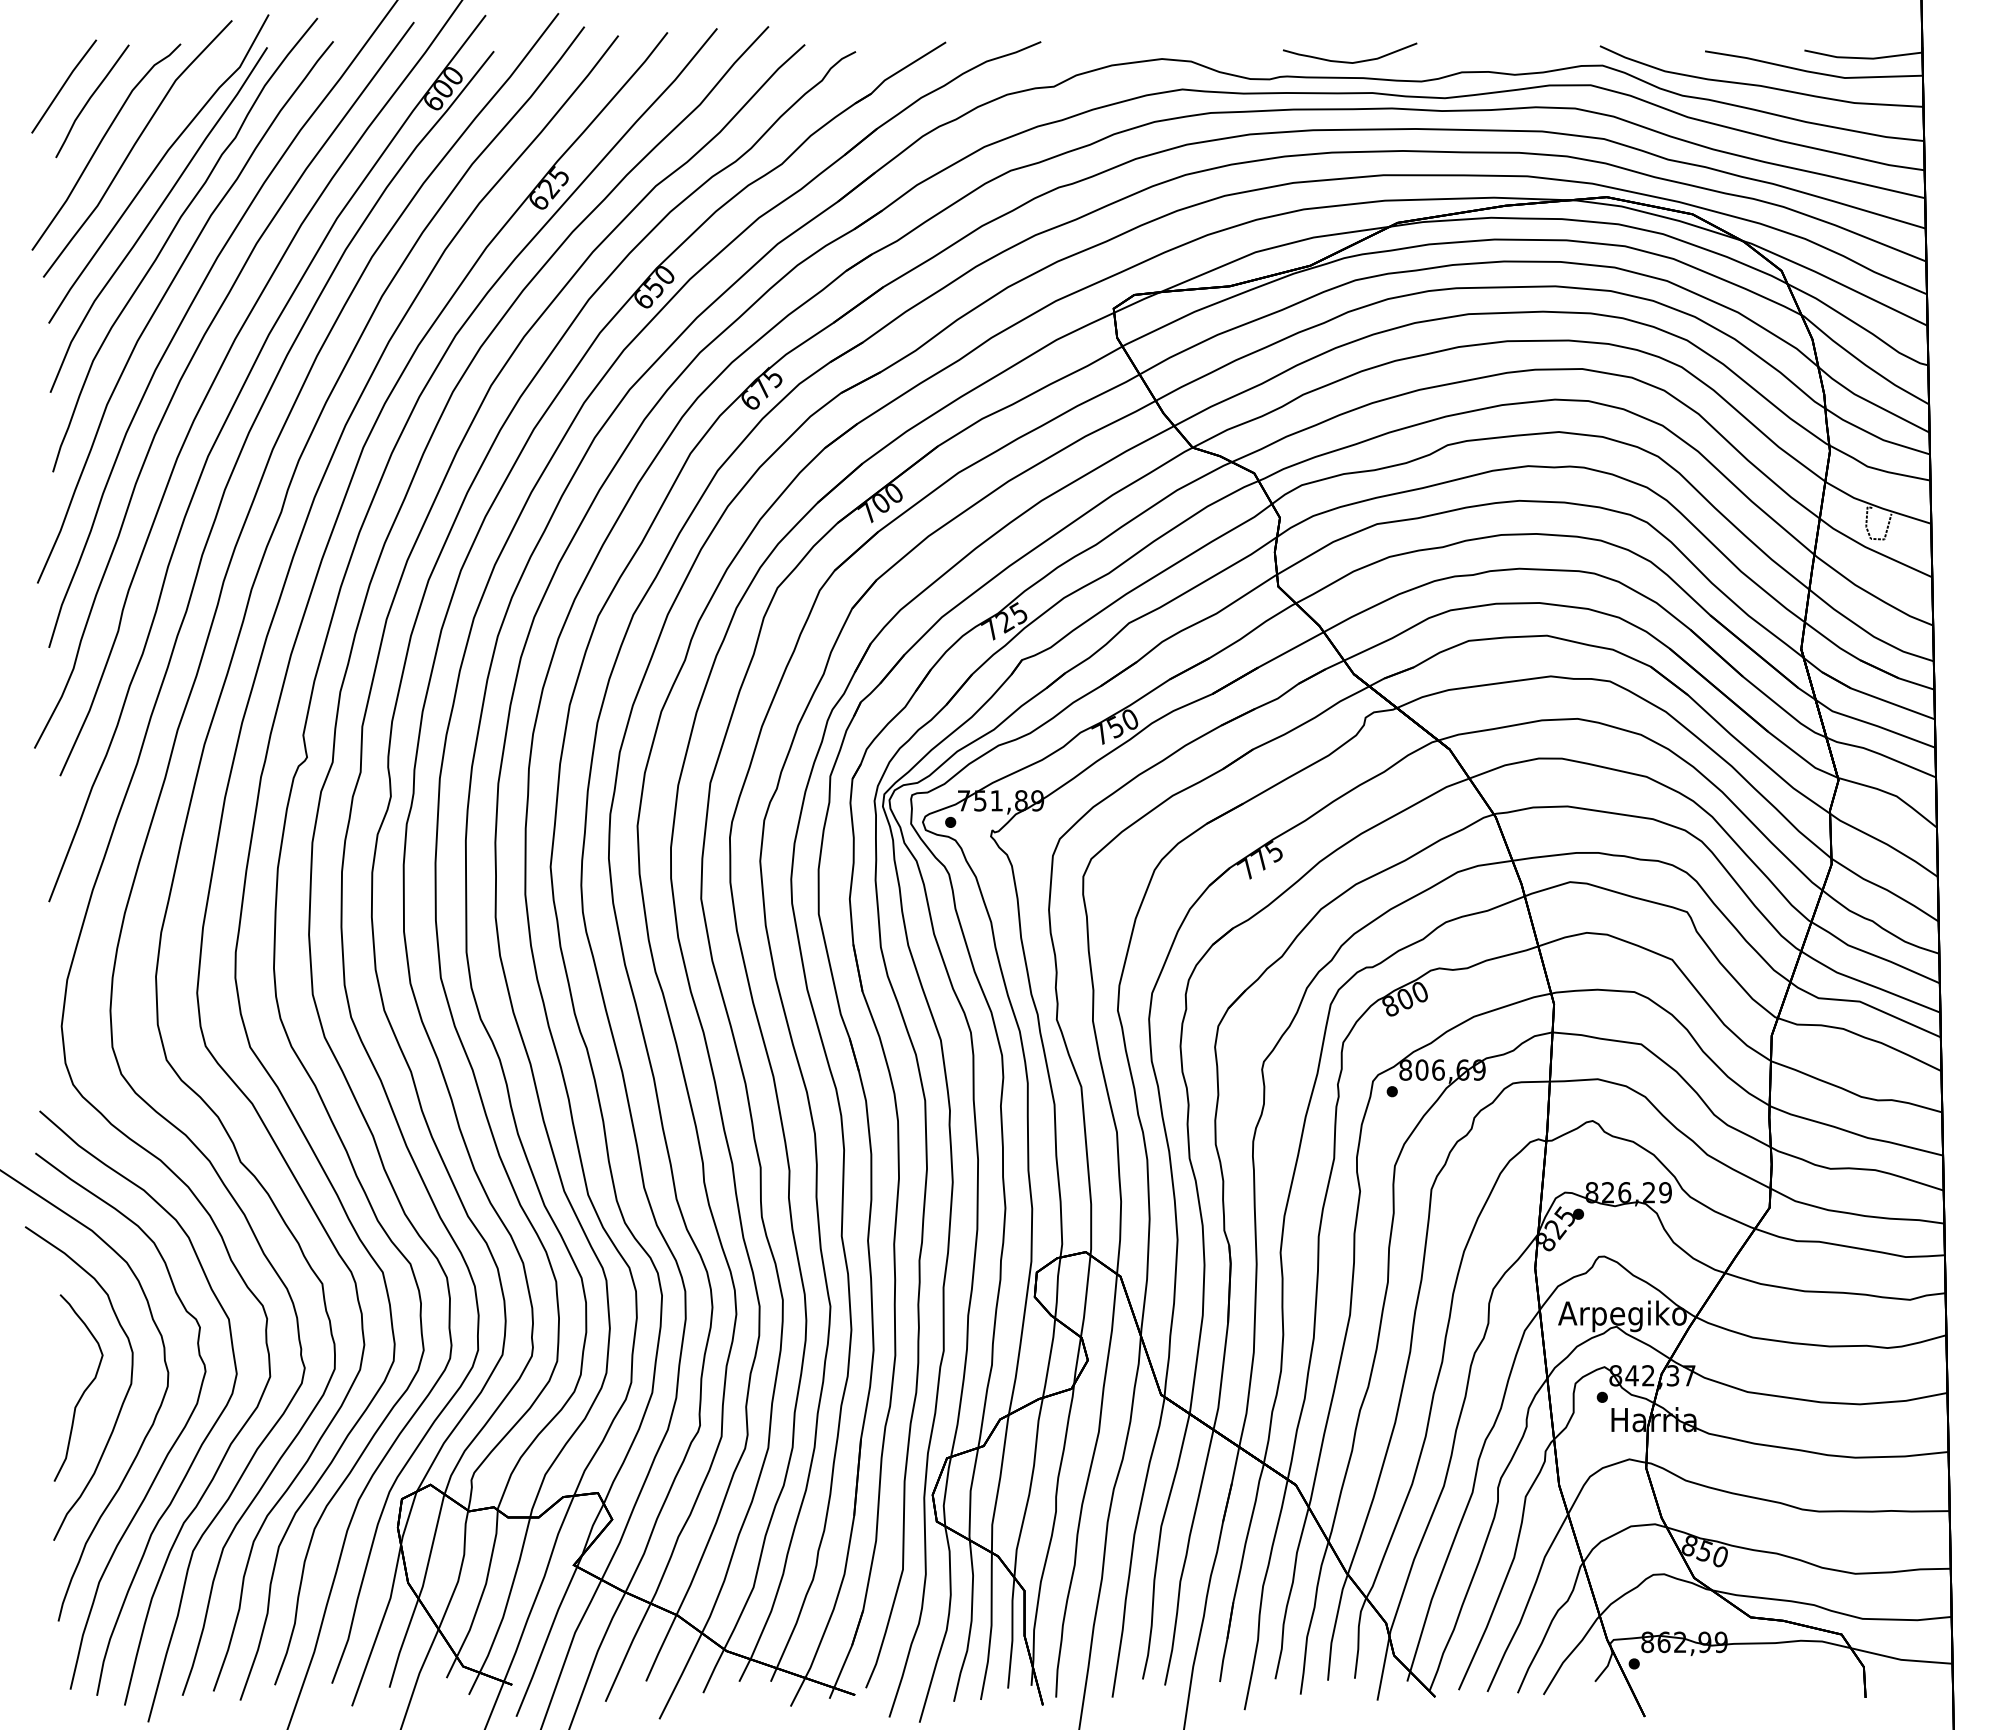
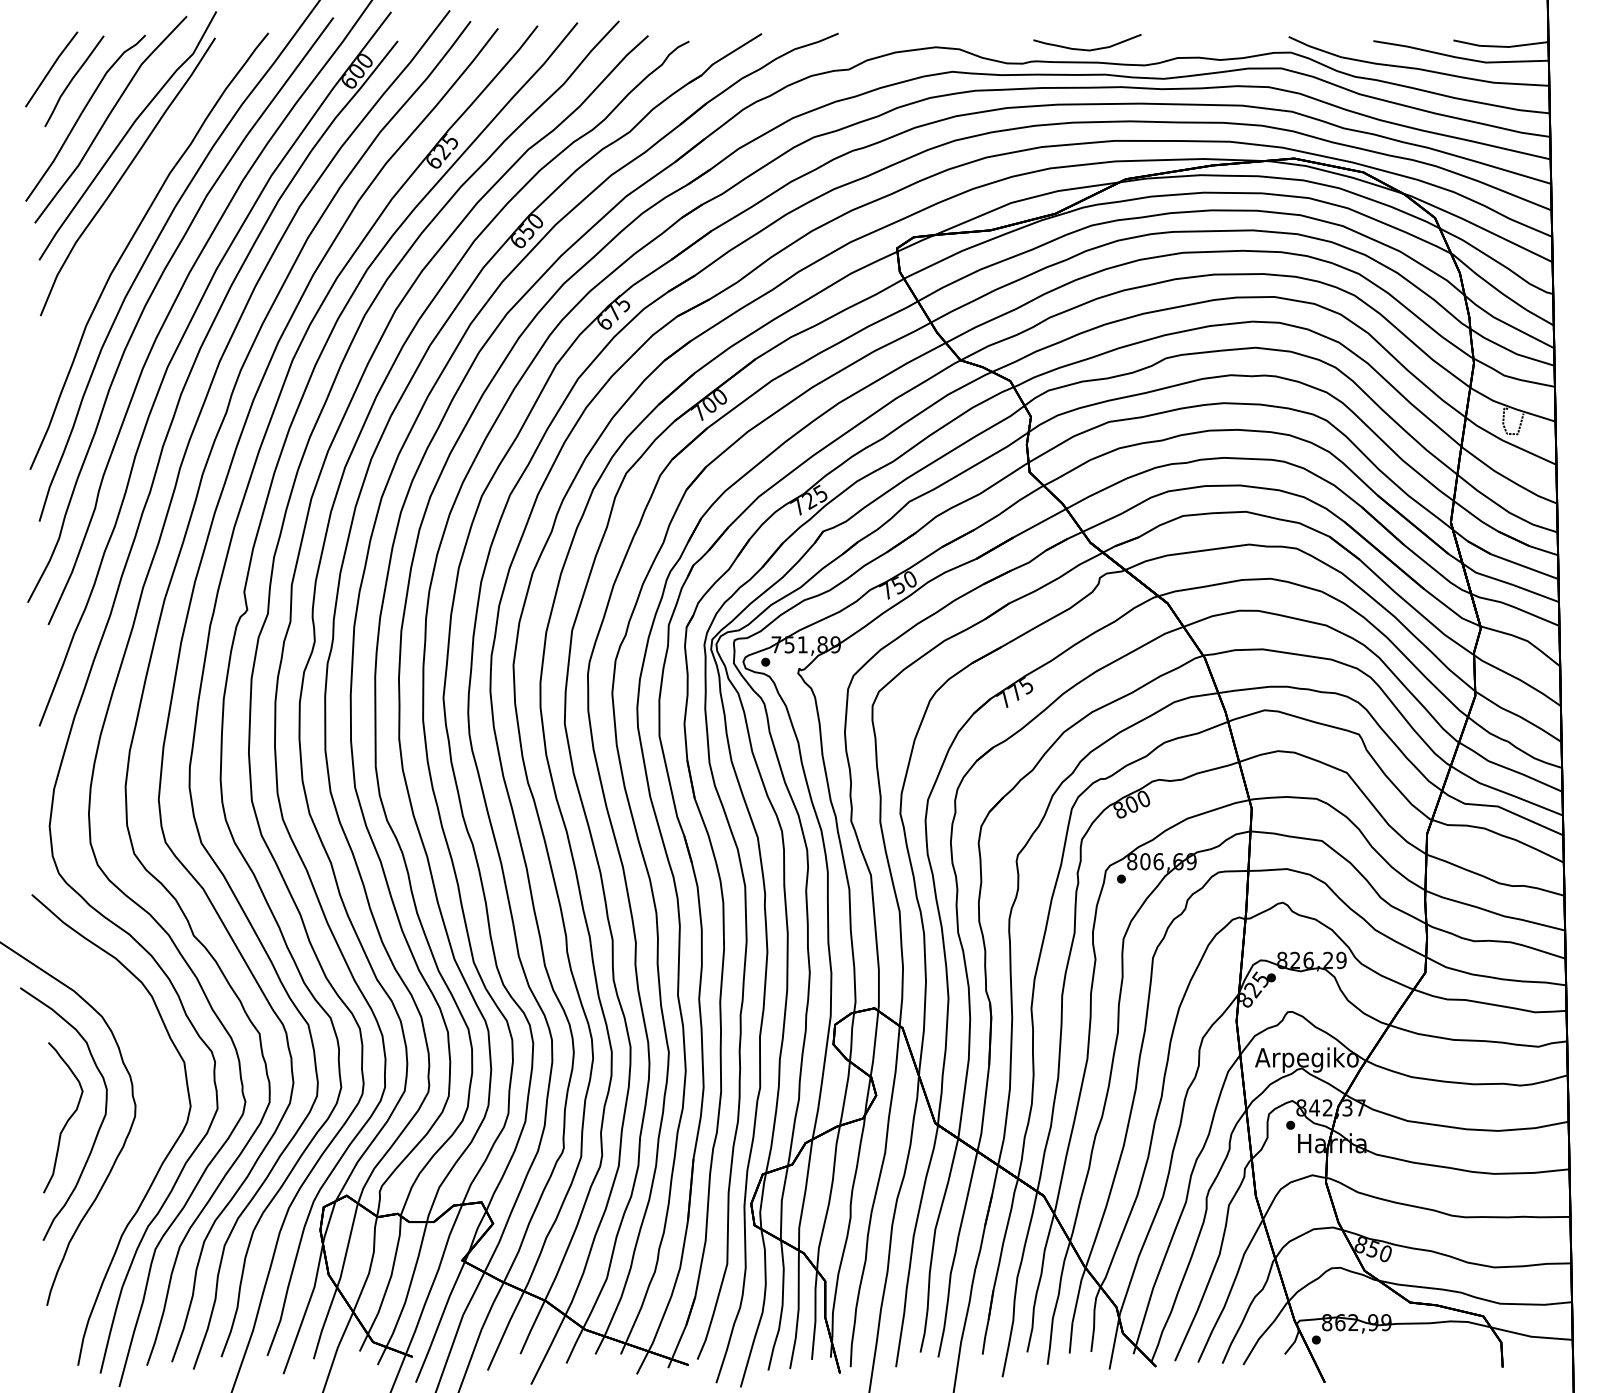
curve: (171, 235) -> (138, 189), removed
curve: (167, 1452) -> (134, 1169), removed

